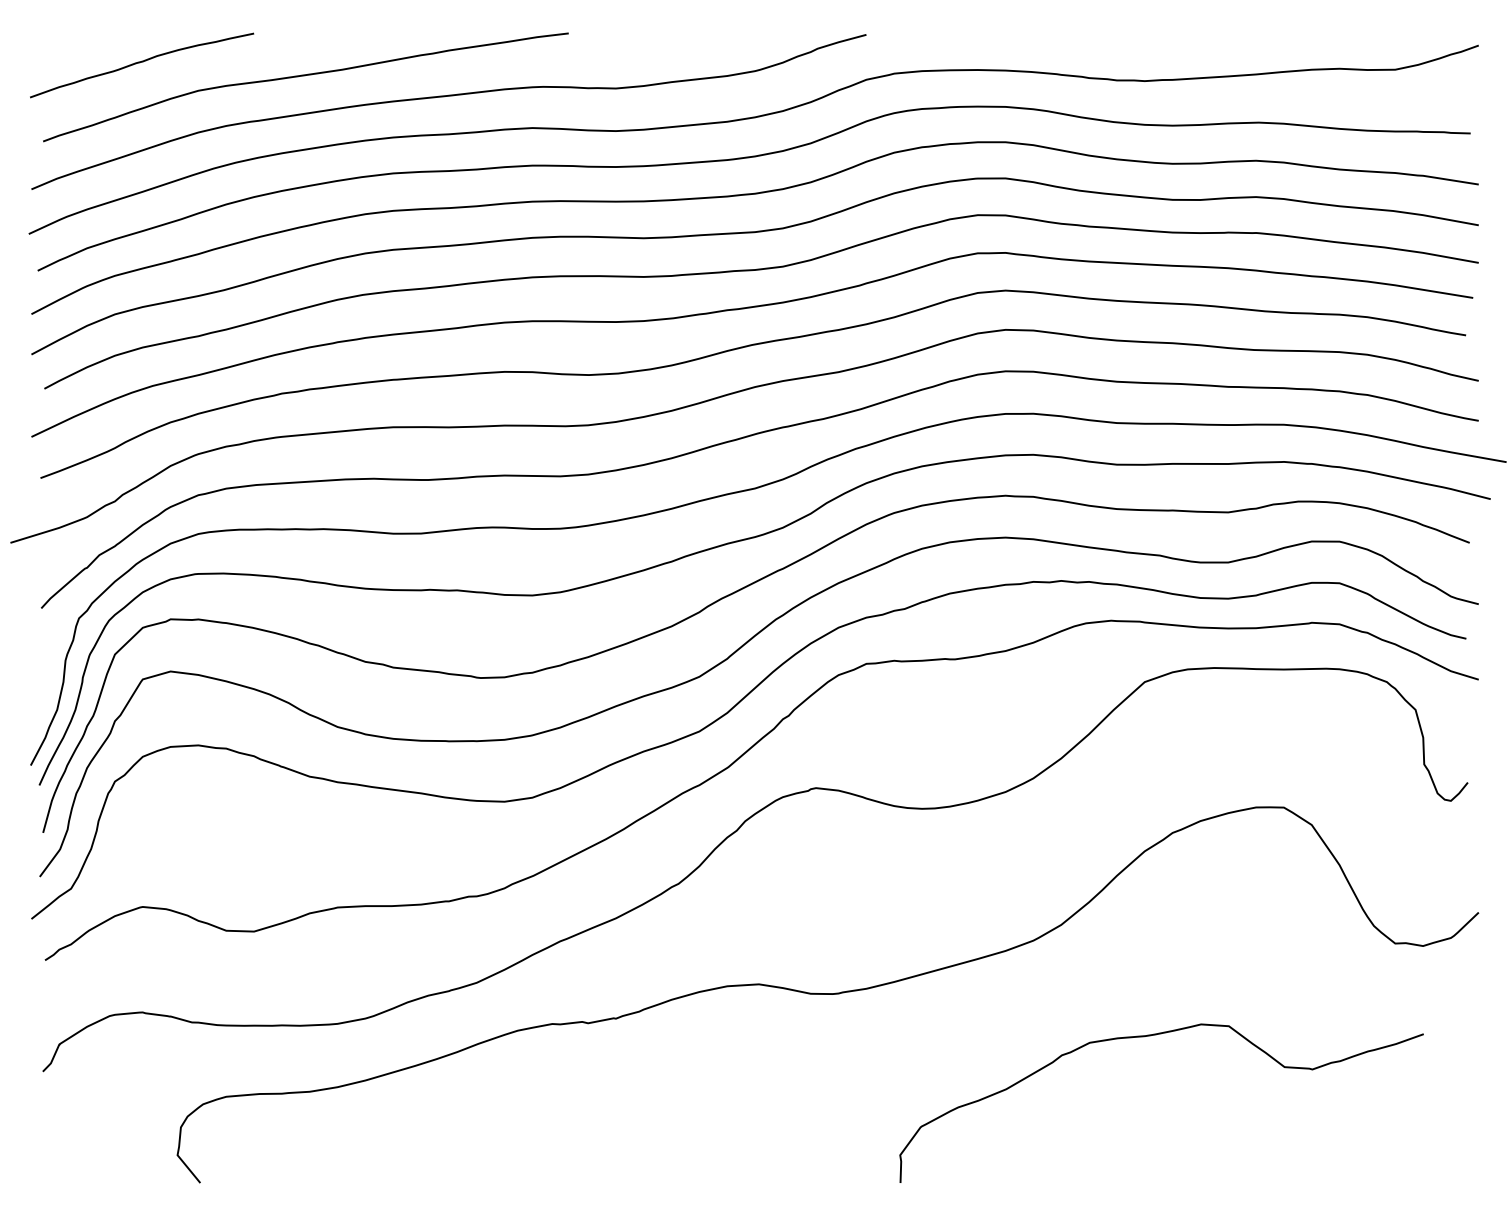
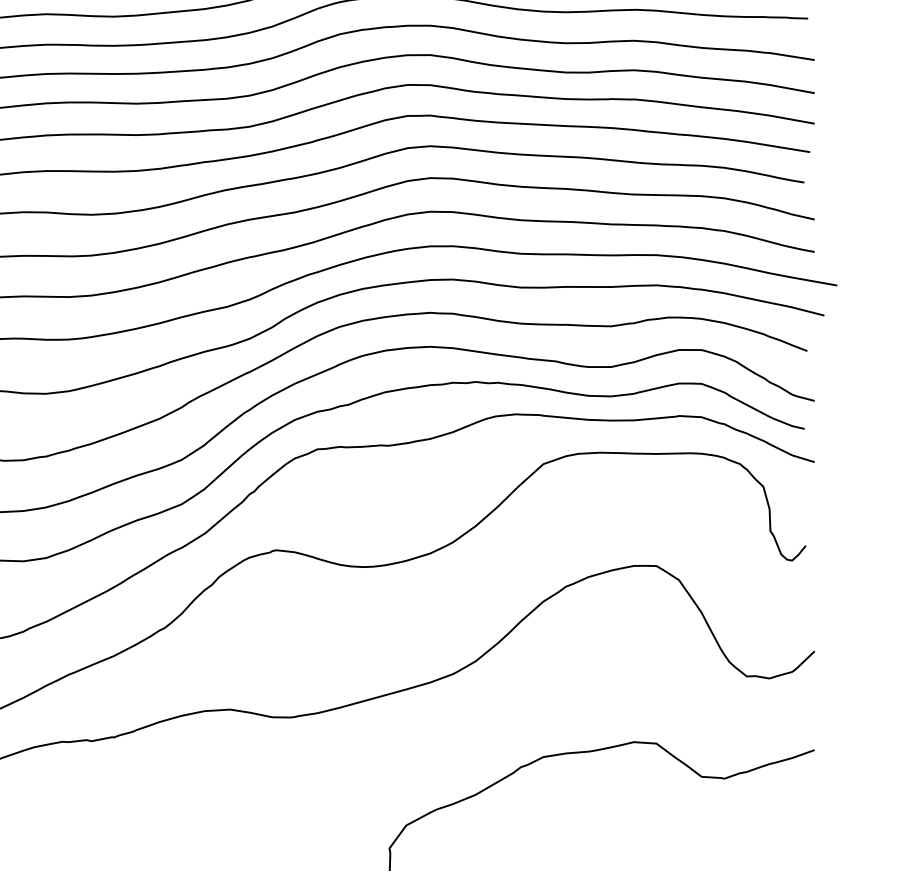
curve: (1150, 1036) -> (592, 751), moved

